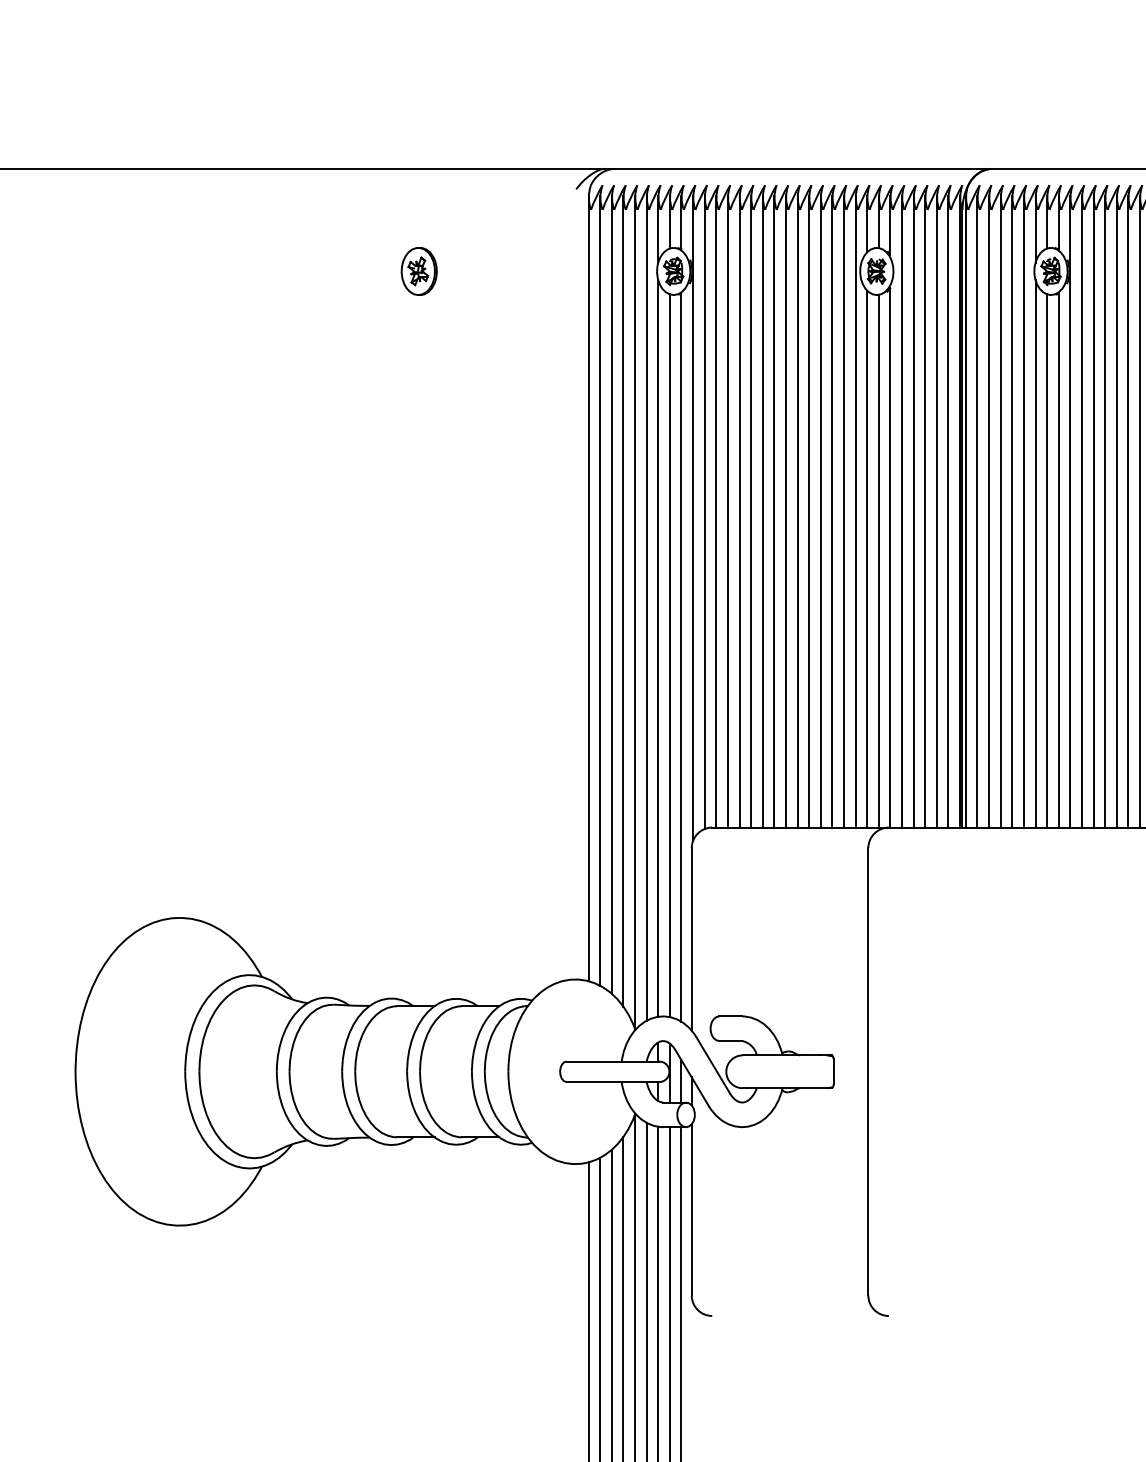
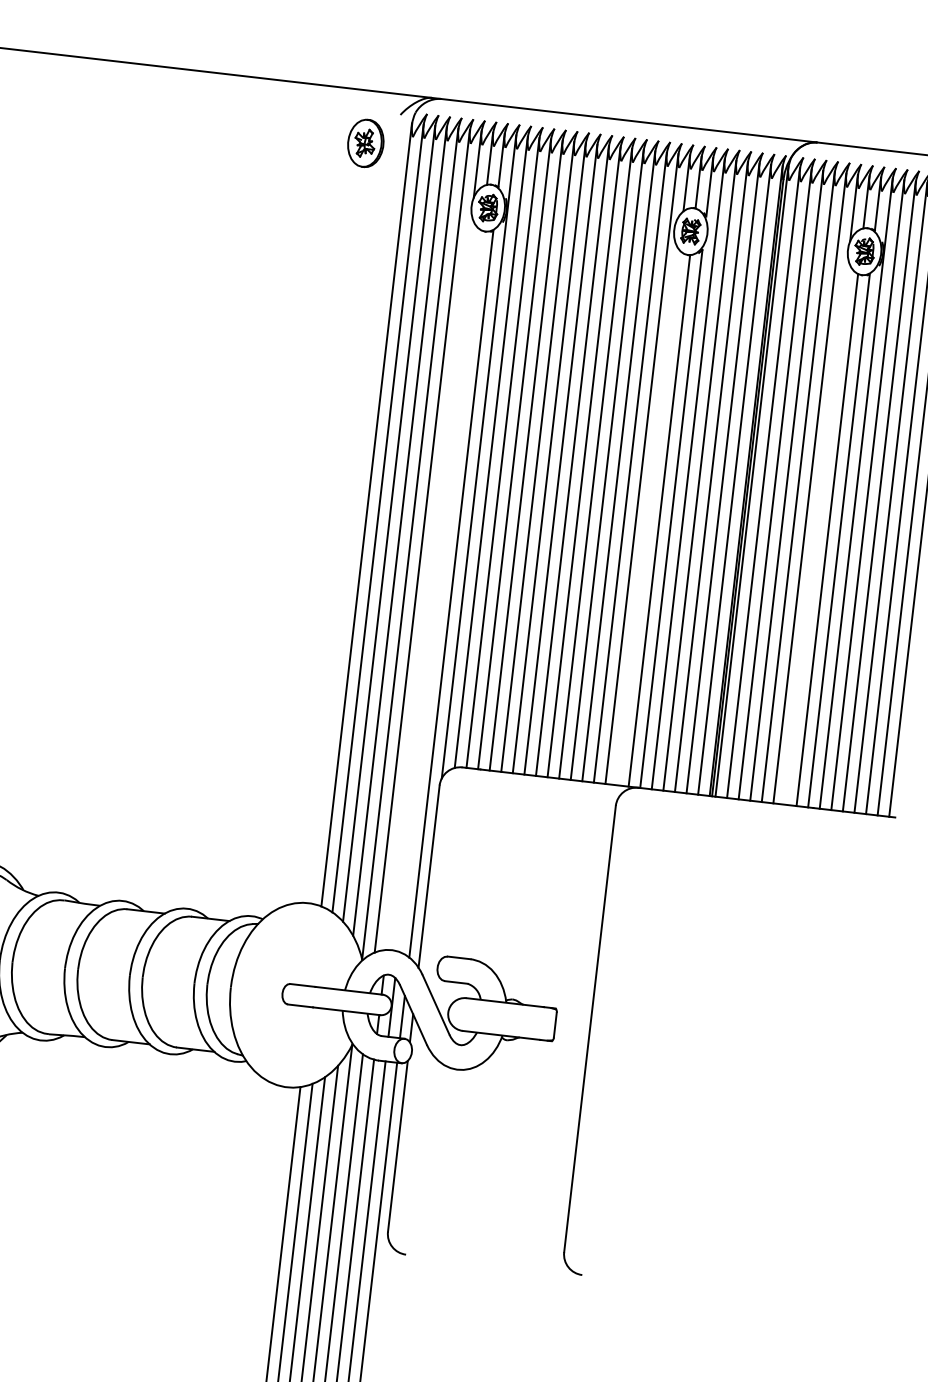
part: (418, 271) -> (365, 143), moved
line: (1035, 553) -> (816, 531), removed
line: (867, 558) -> (648, 516), removed
line: (658, 648) -> (429, 582), removed
line: (669, 655) -> (439, 590), removed

